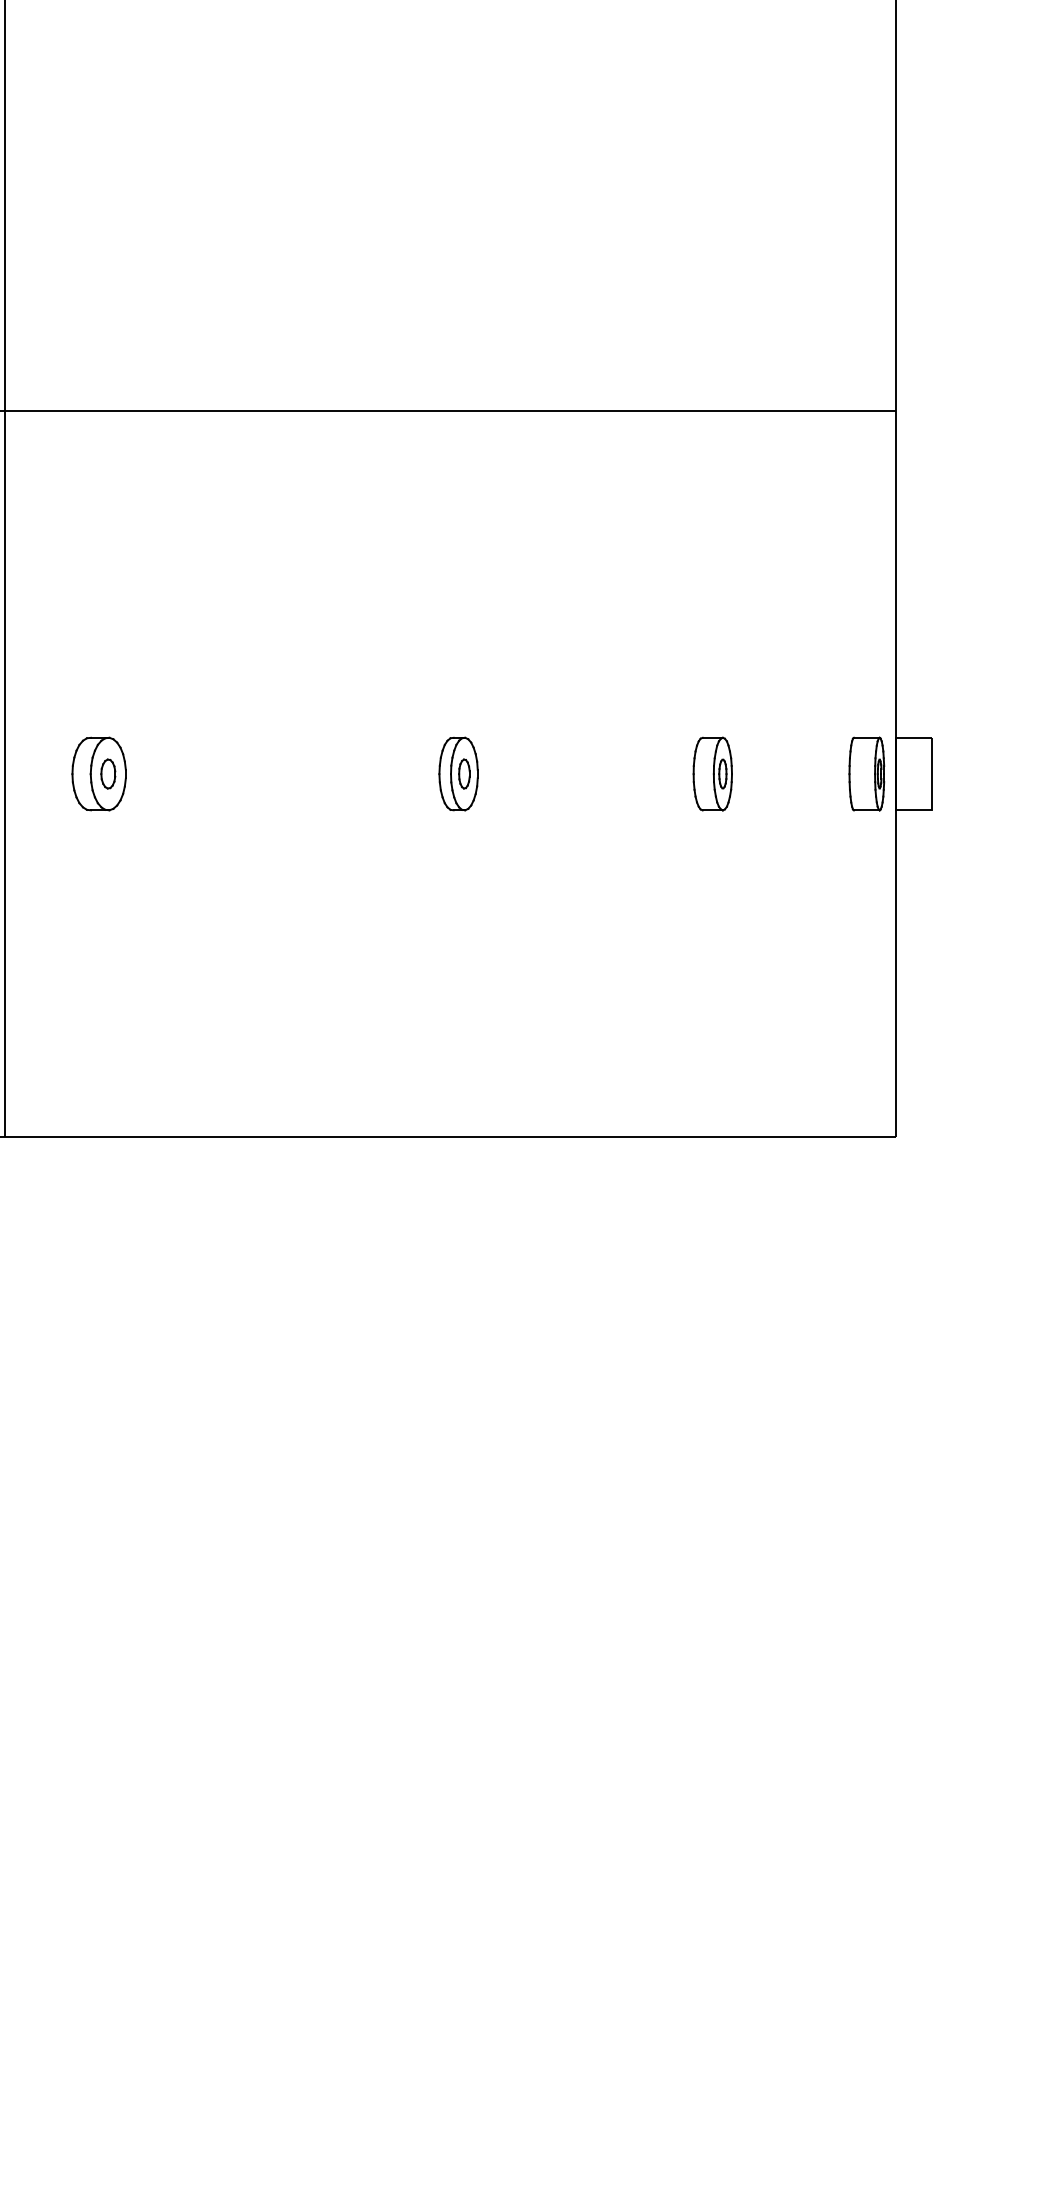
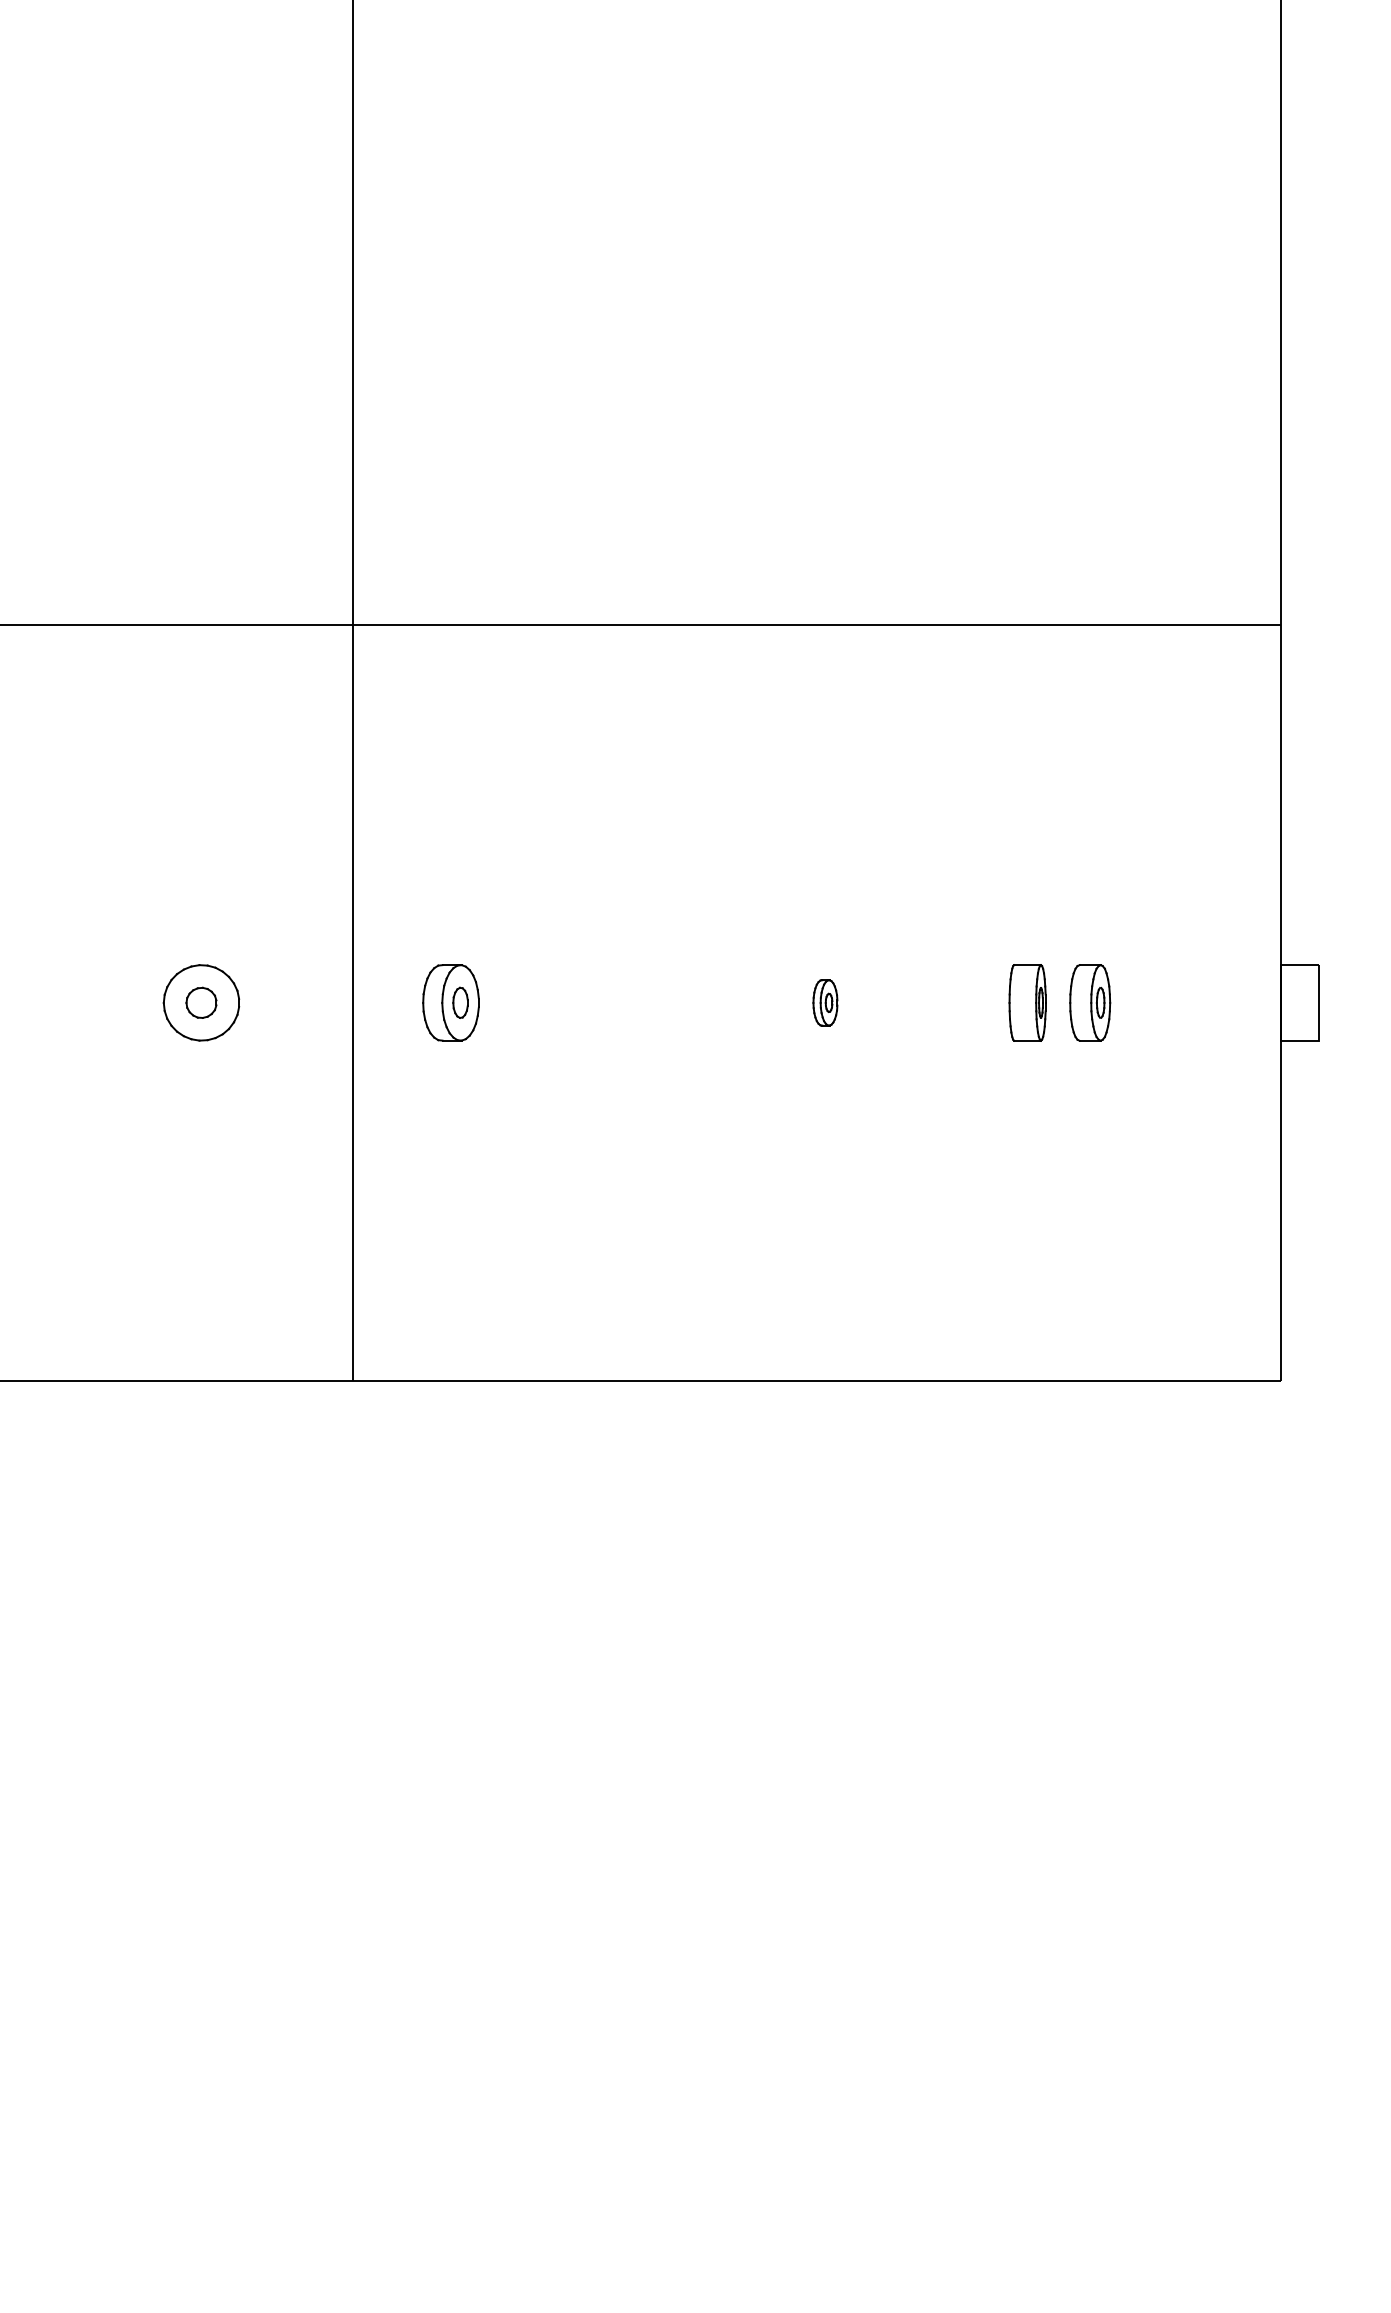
part: (458, 773) -> (825, 1002), size x0.6
part: (866, 773) -> (1027, 1002), moved

